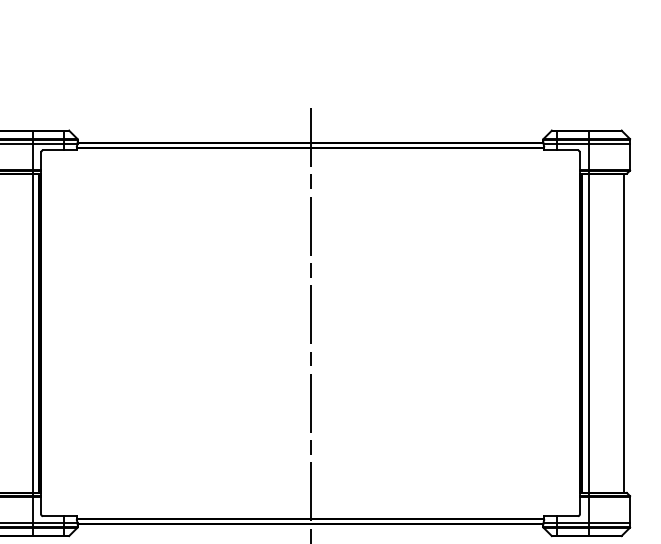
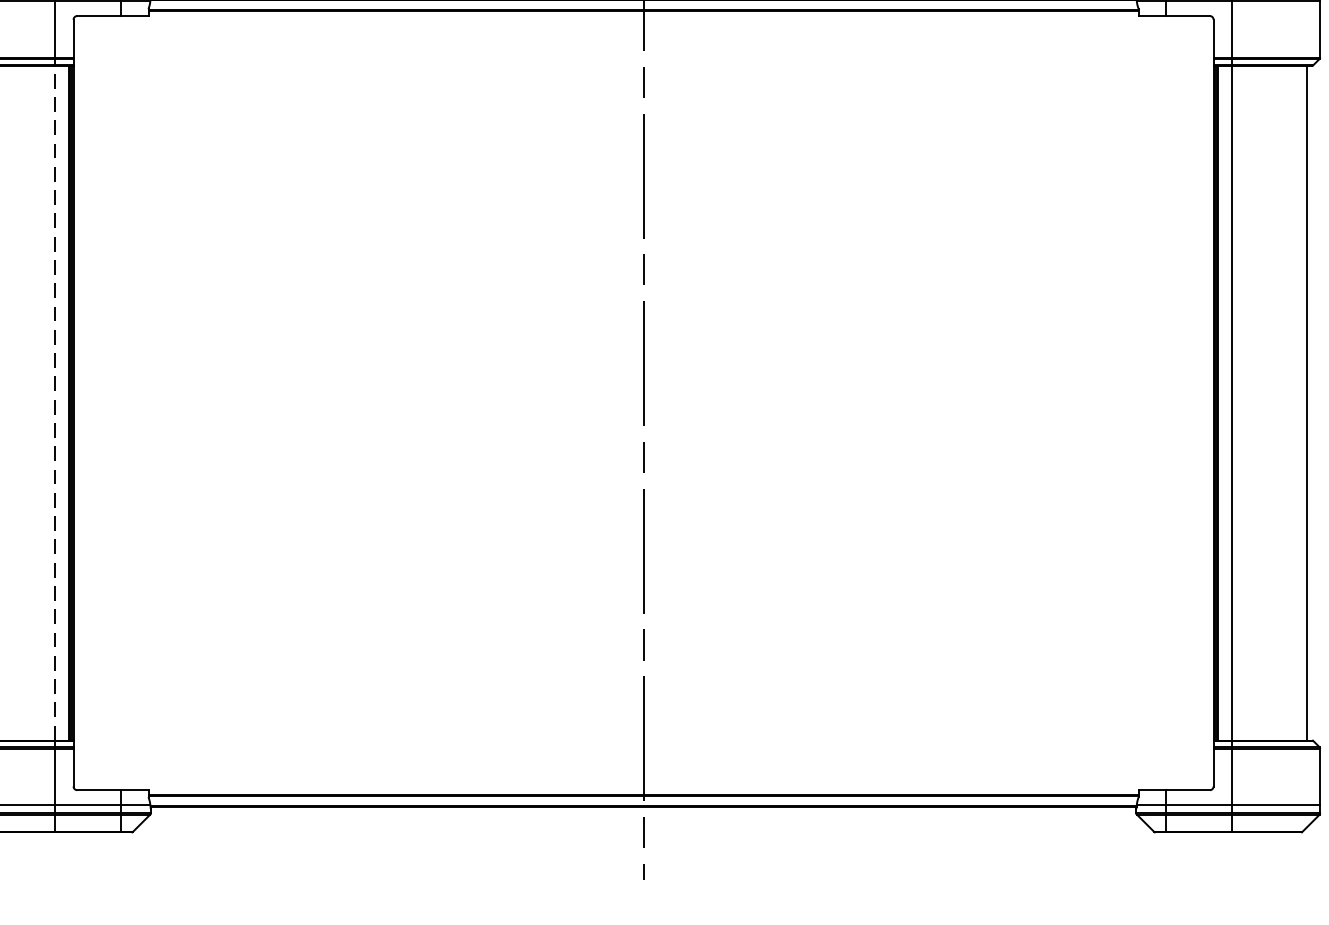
line: (32, 332) -> (55, 401), solid -> dashed

